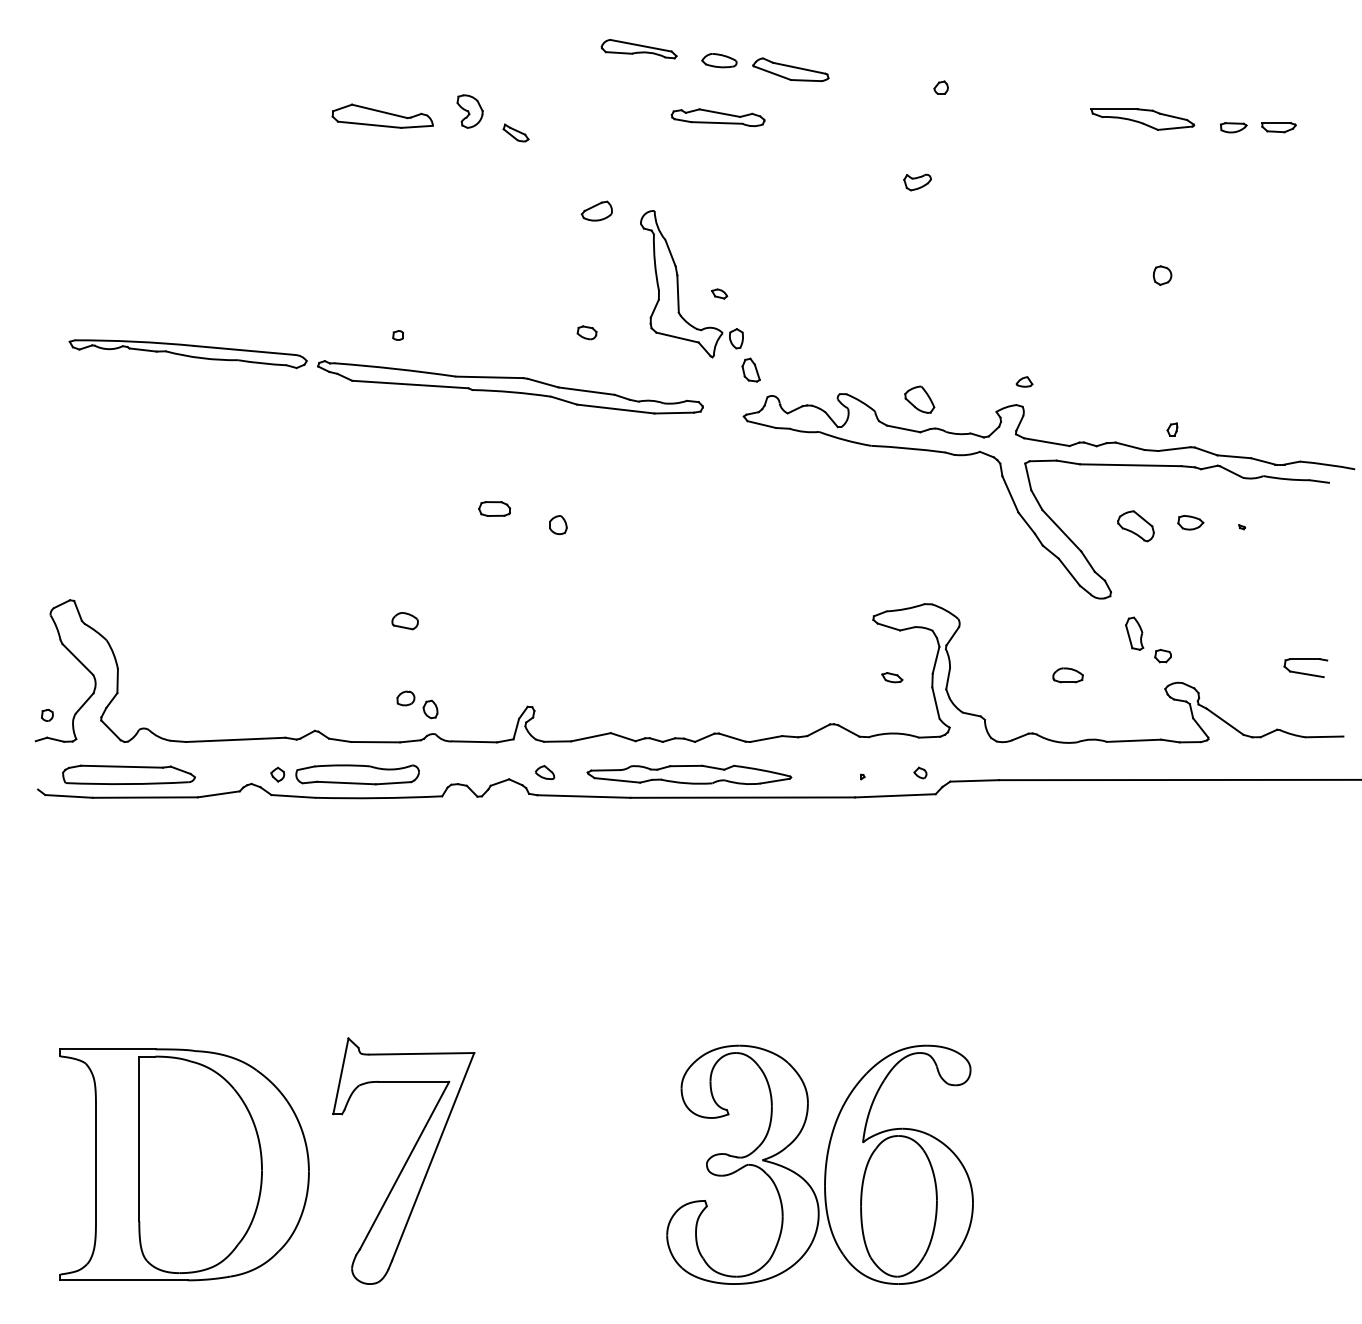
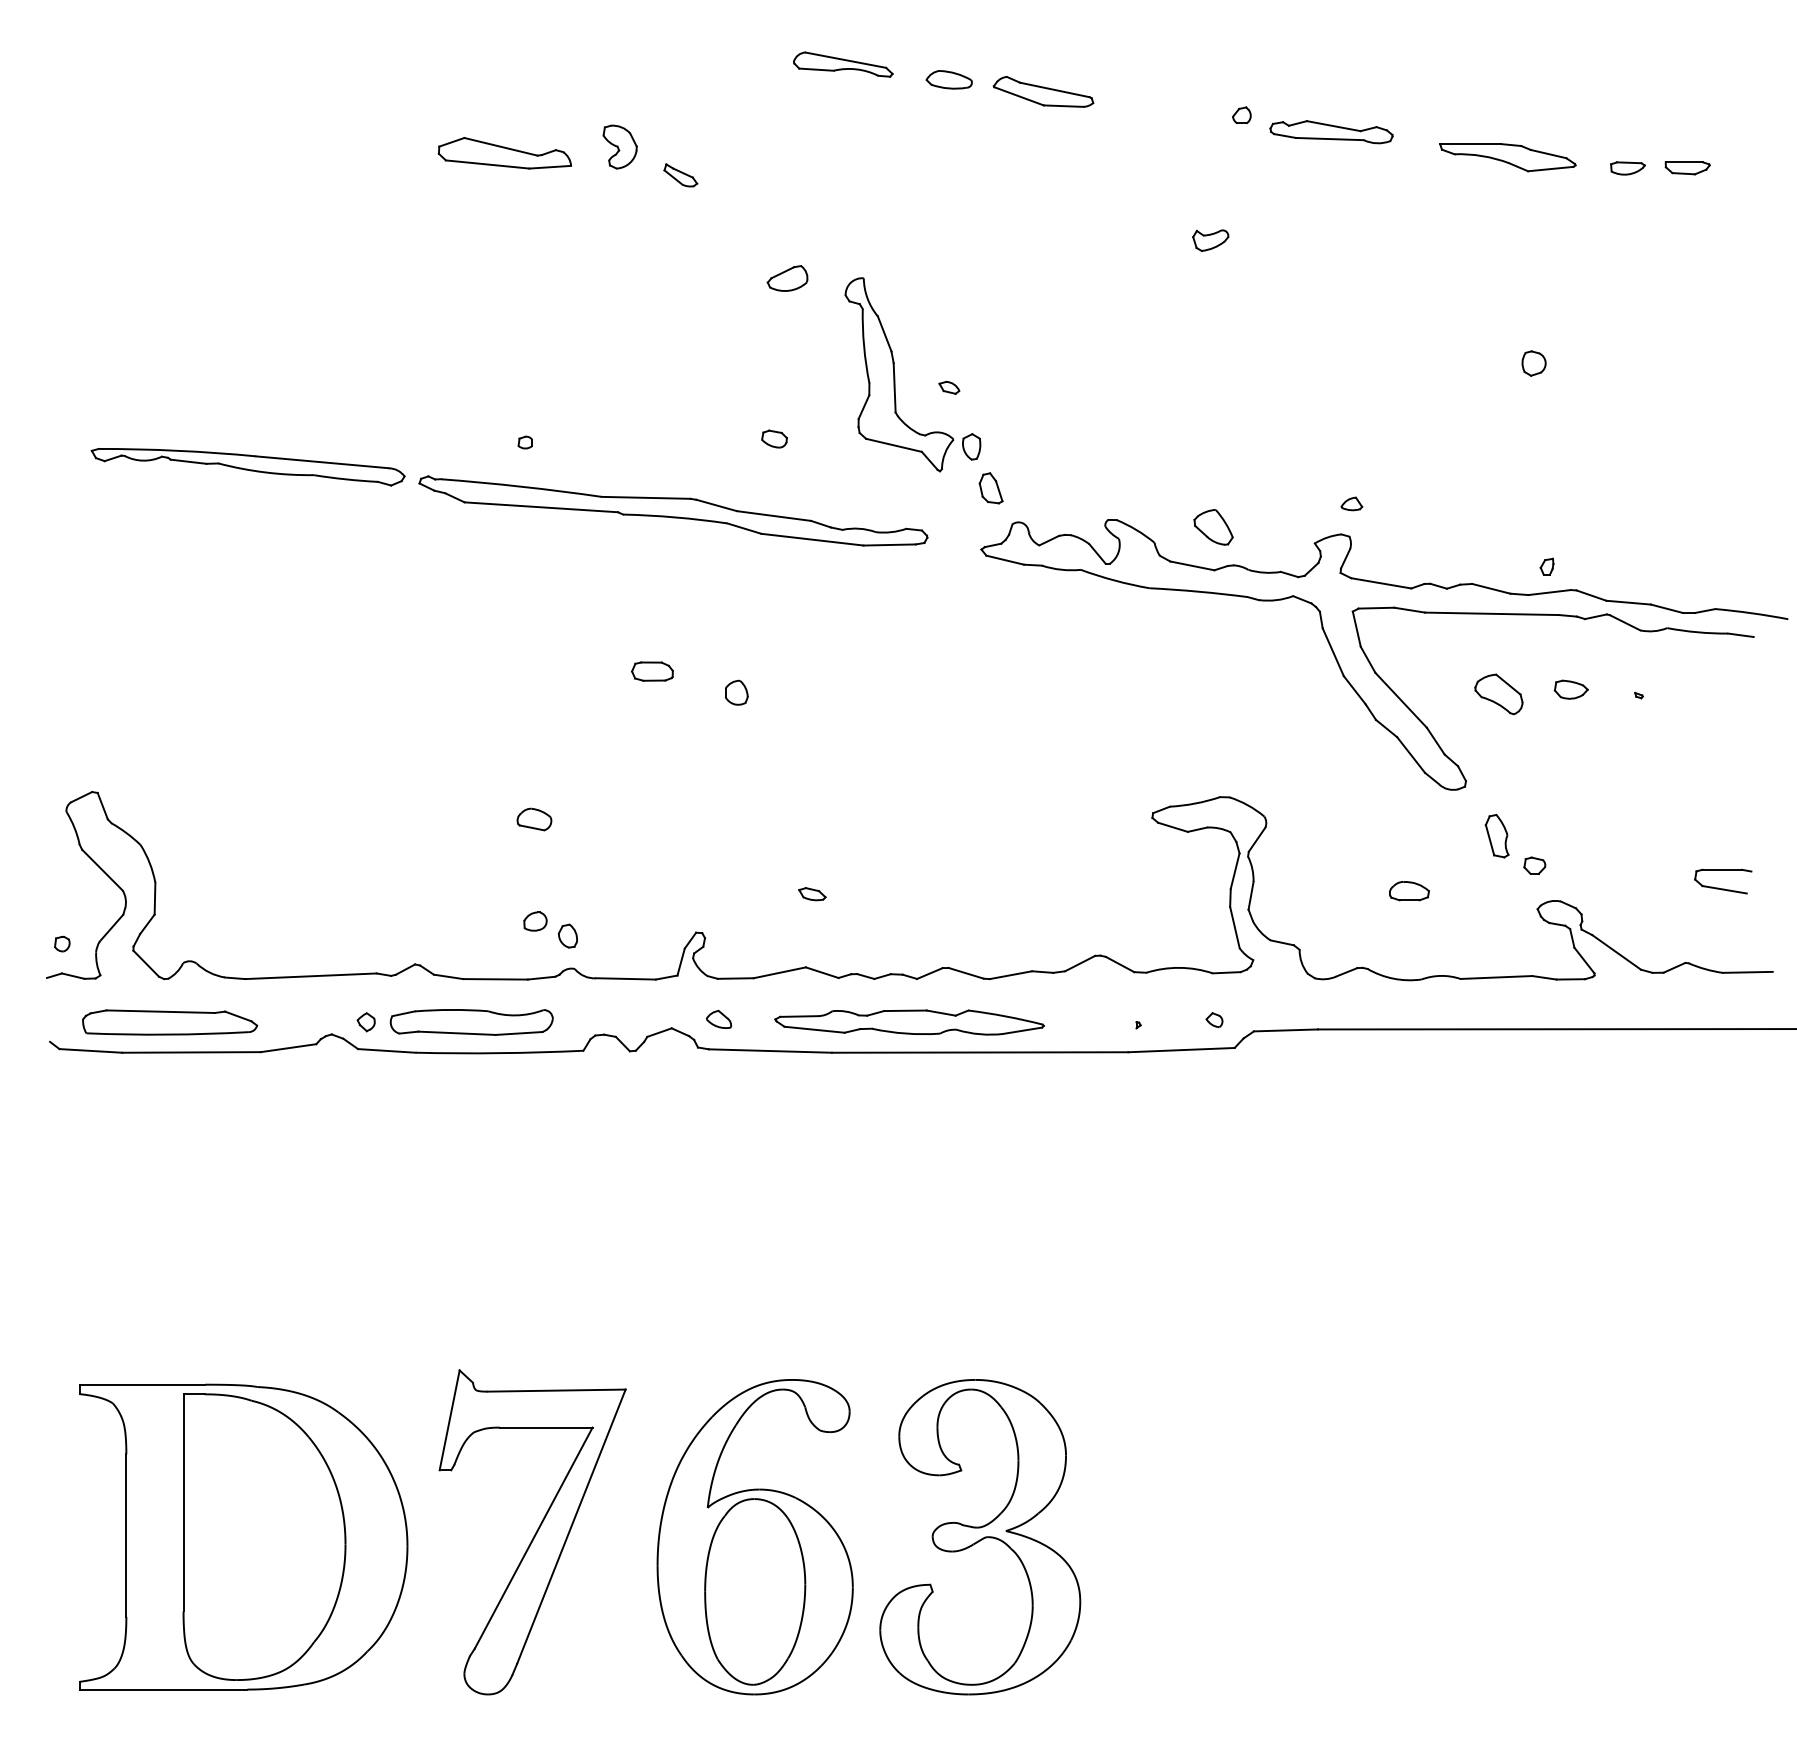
part: (718, 117) -> (1331, 132), moved
part: (892, 677) -> (812, 894), moved
part: (898, 1165) -> (754, 1537), moved

